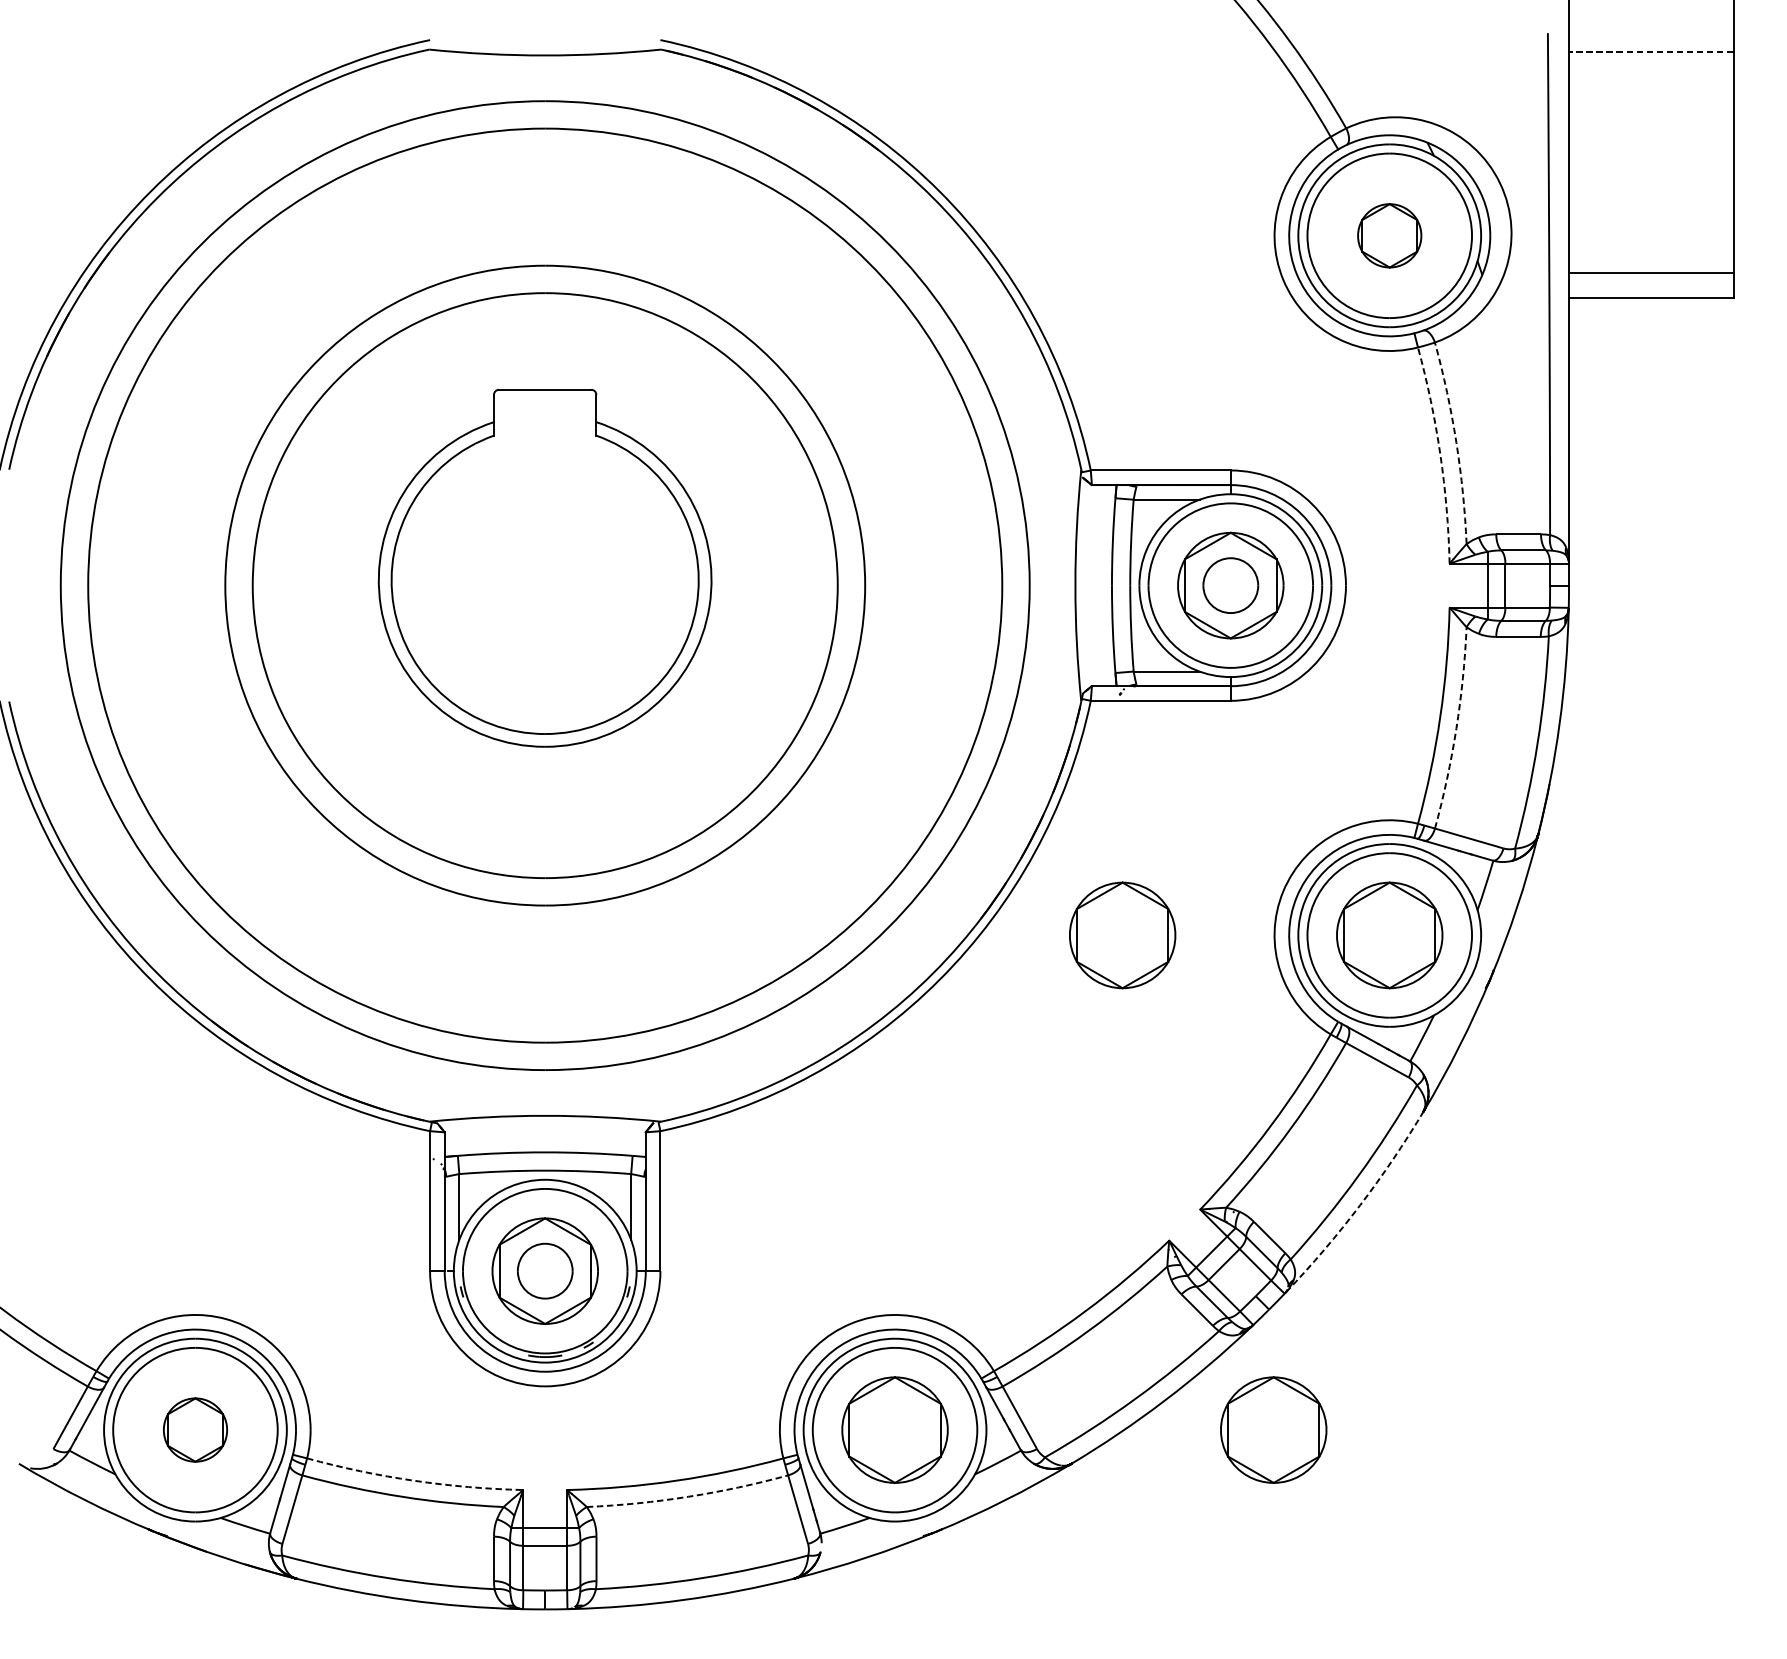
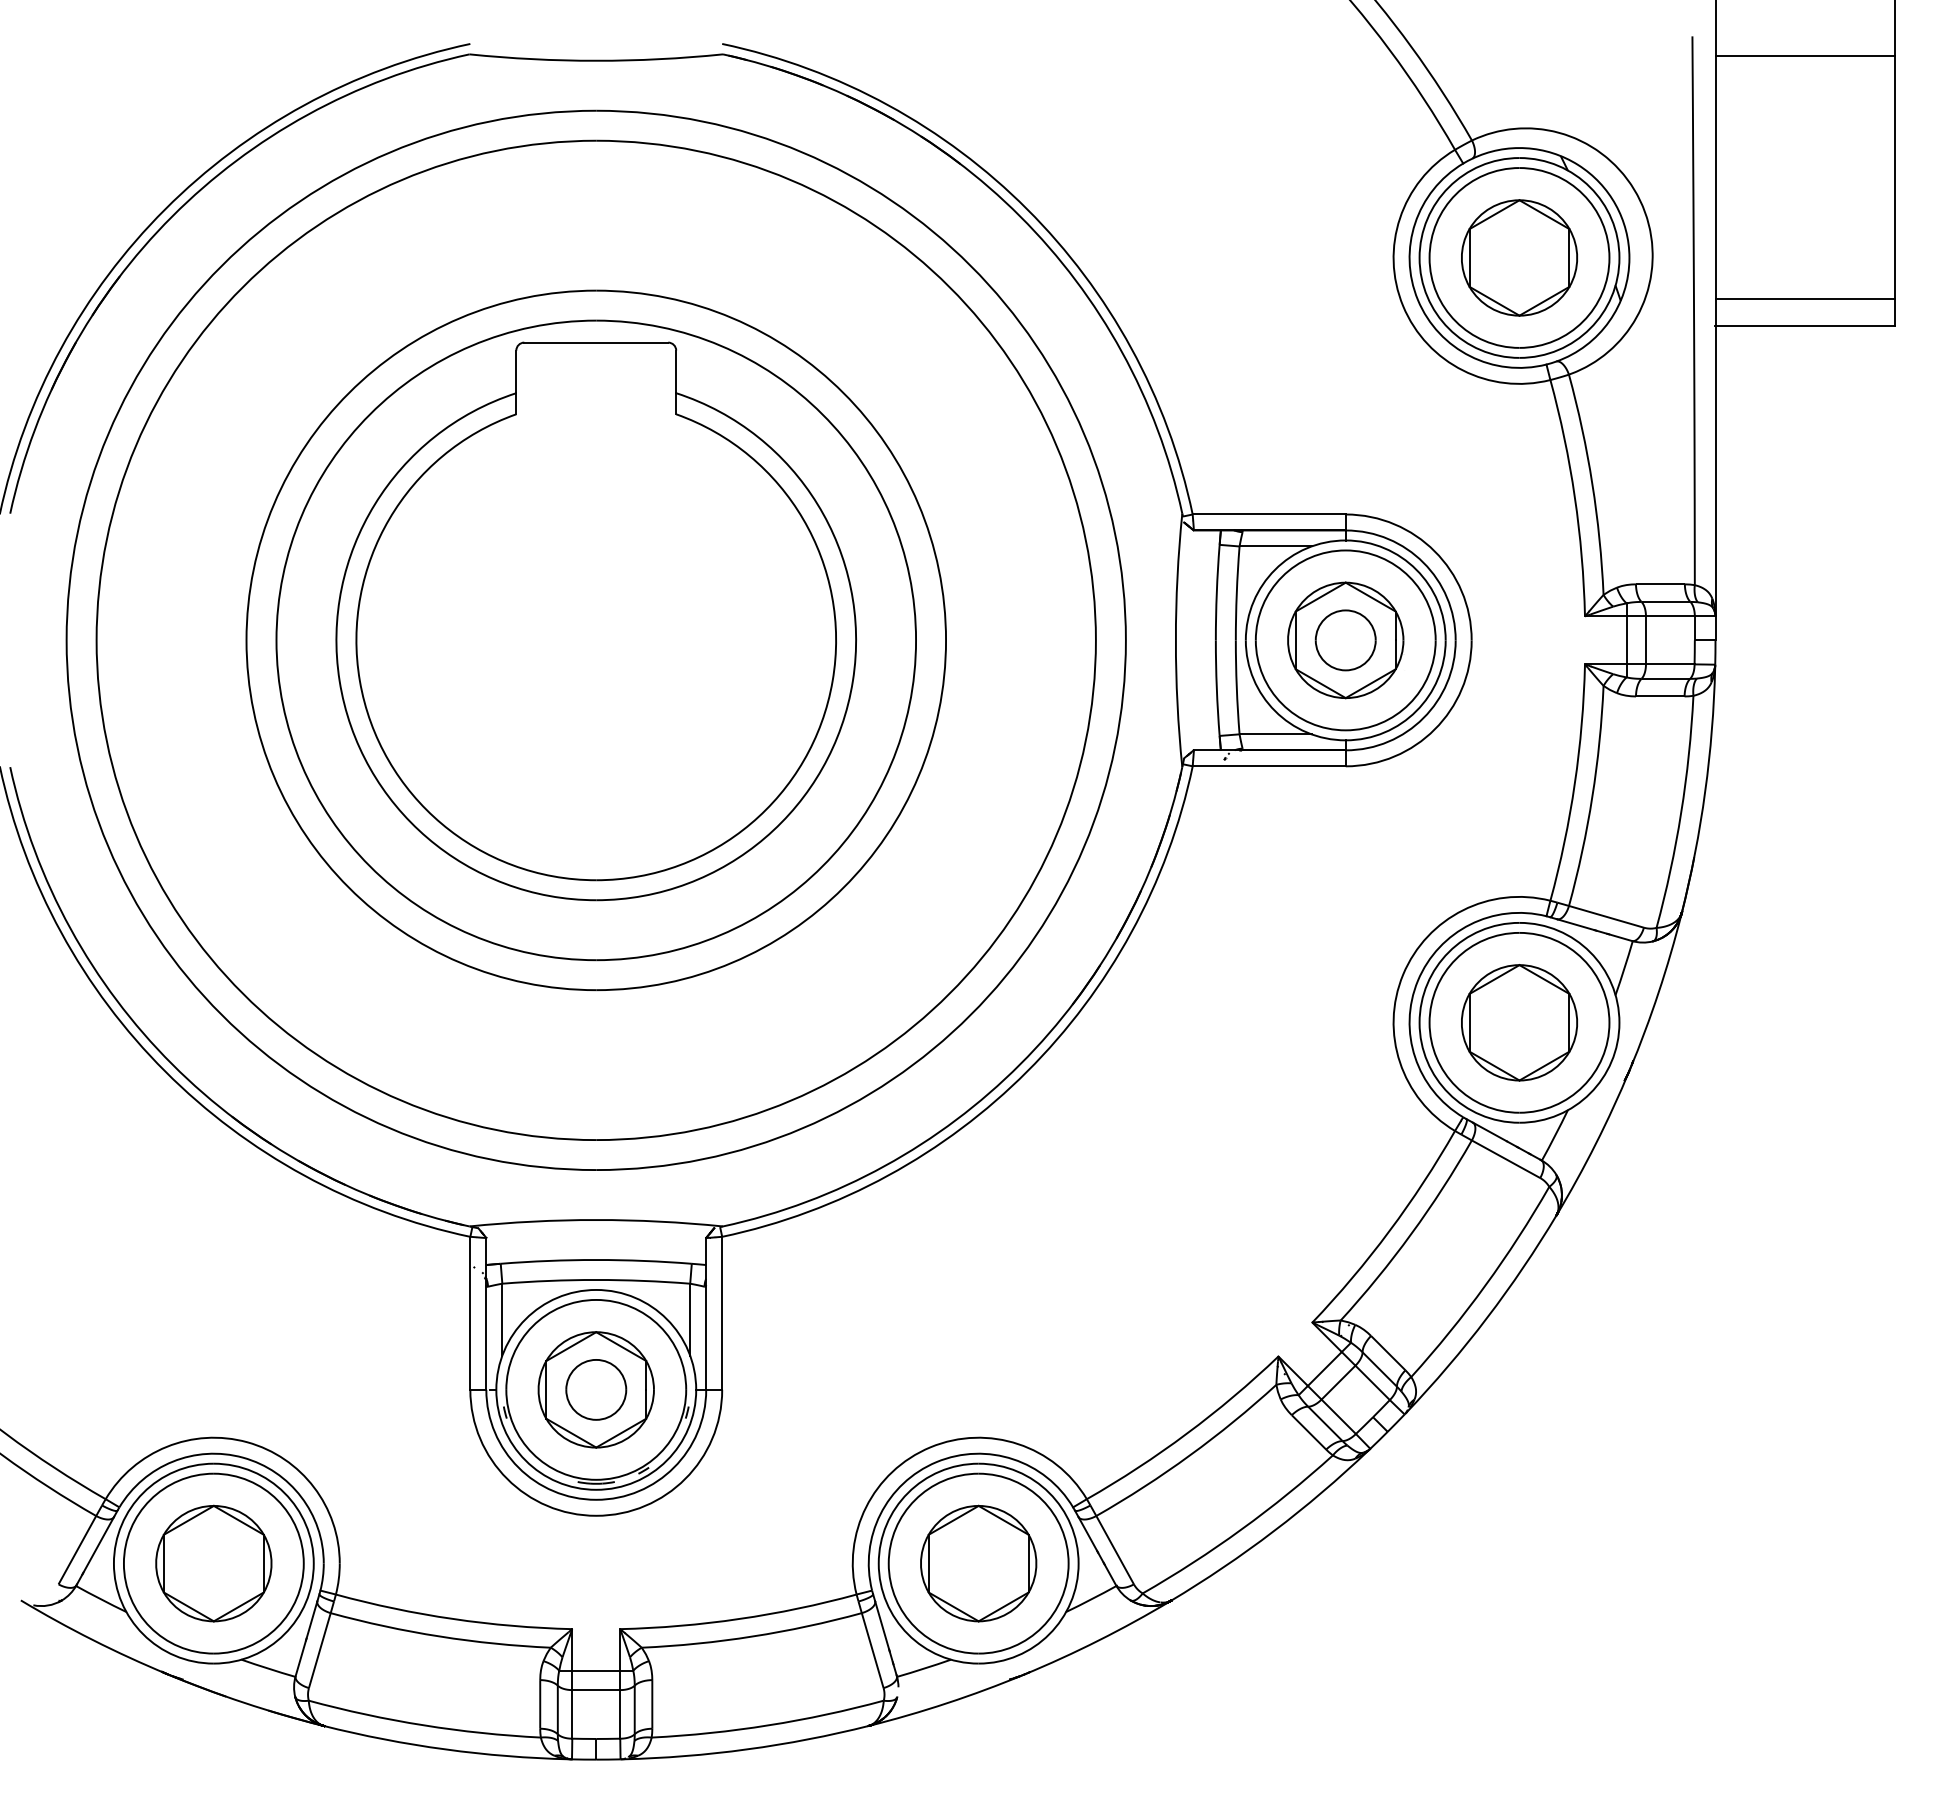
line: (1651, 51) -> (1805, 56), dashed -> solid
part: (1389, 235) -> (1519, 257), size x1.67
arc: (1456, 442) -> (1592, 483), dashed -> solid
arc: (1440, 454) -> (1574, 497), dashed -> solid
part: (544, 568) -> (595, 621), size x1.43
arc: (1456, 728) -> (1592, 796), dashed -> solid
part: (1122, 935) -> (1227, 1022), removed
arc: (1360, 1204) -> (1487, 1317), dashed -> solid
part: (195, 1430) -> (213, 1563), size x1.67
part: (1273, 1430) -> (1392, 1563), removed
arc: (414, 1481) -> (453, 1619), dashed -> solid
arc: (688, 1496) -> (752, 1636), dashed -> solid

